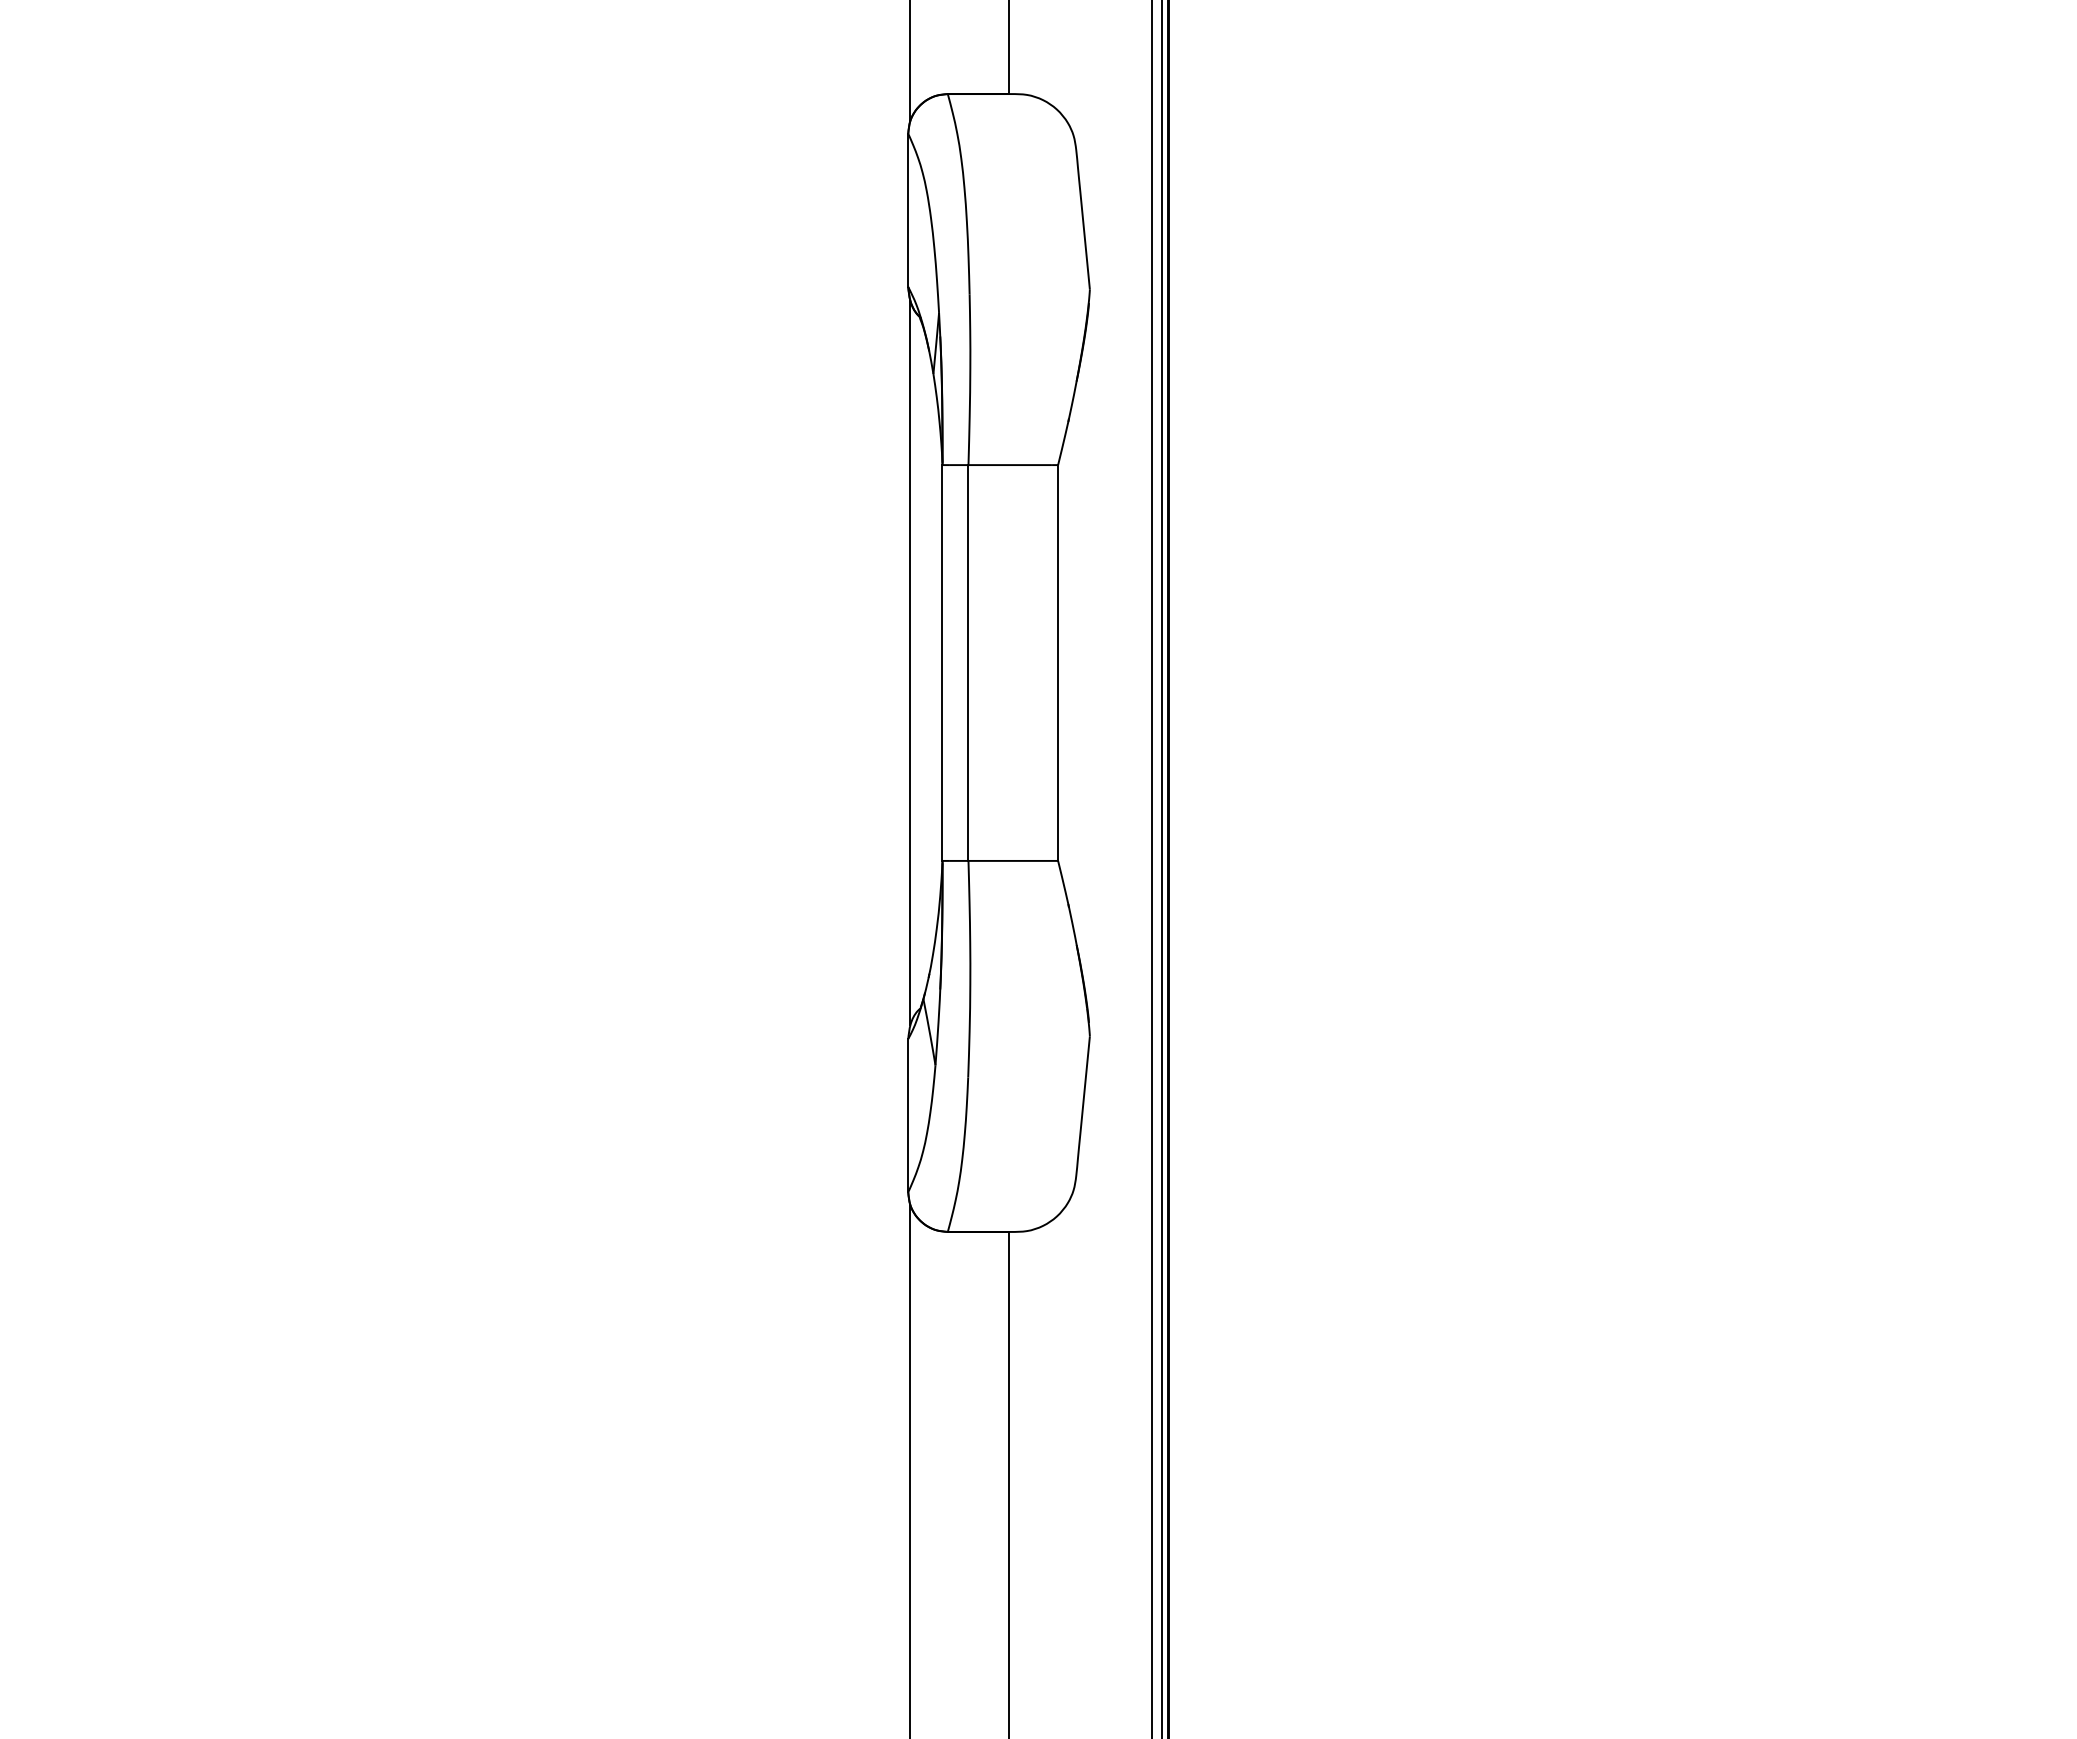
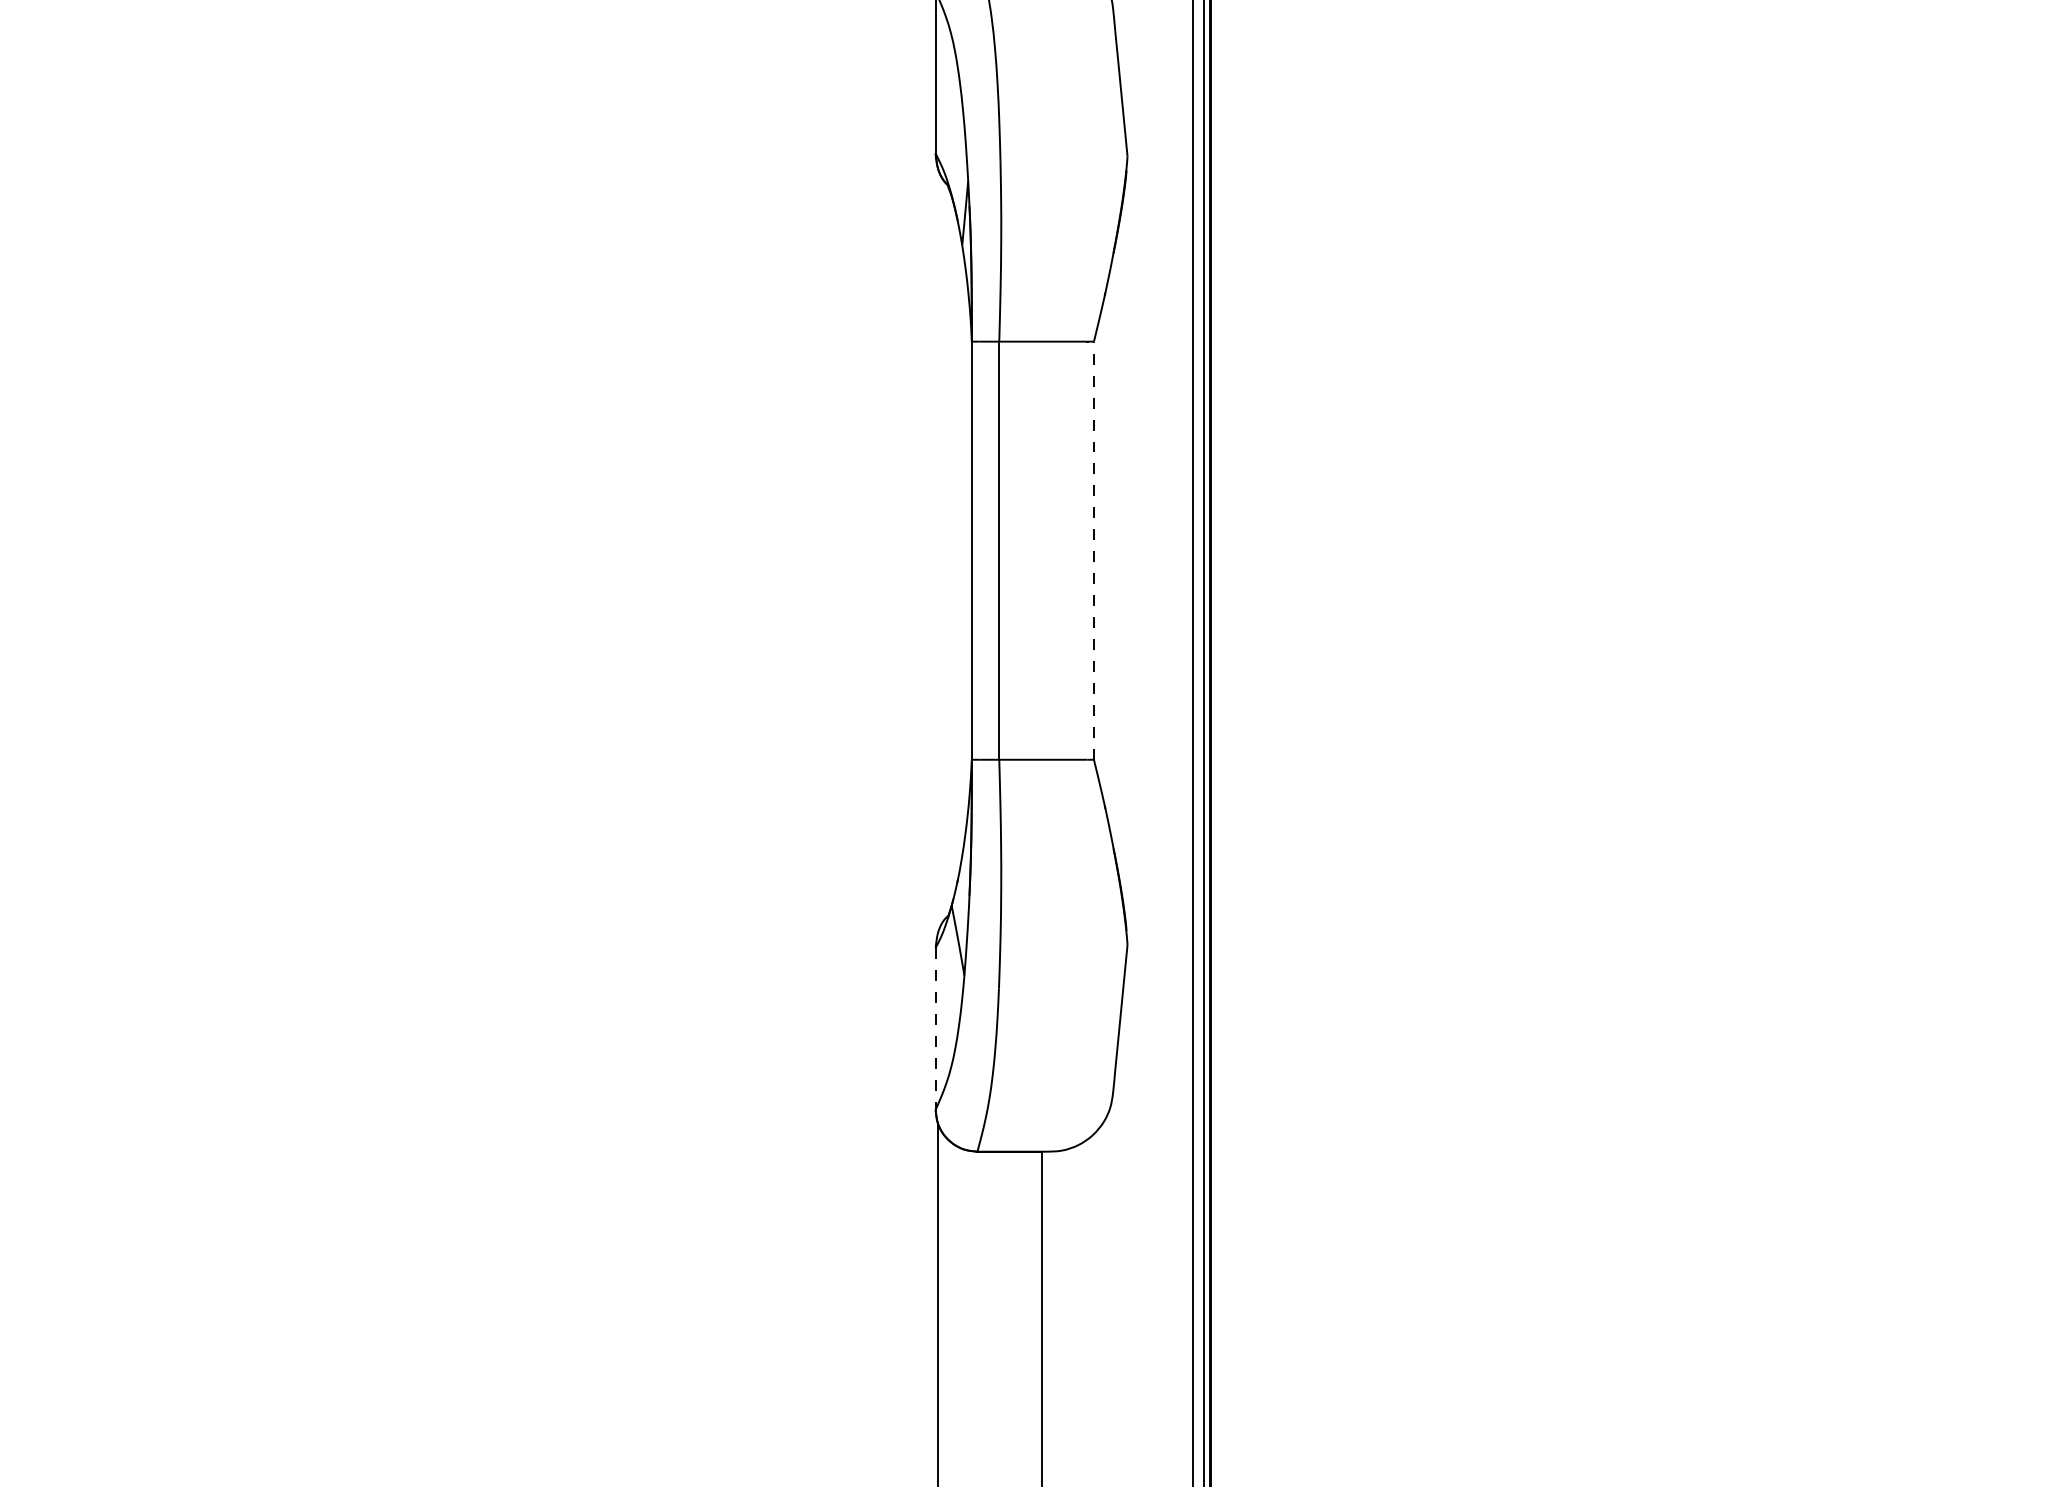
line: (910, 662) -> (938, 550), removed
line: (1058, 663) -> (1094, 551), solid -> dashed
line: (908, 1115) -> (935, 1028), solid -> dashed

